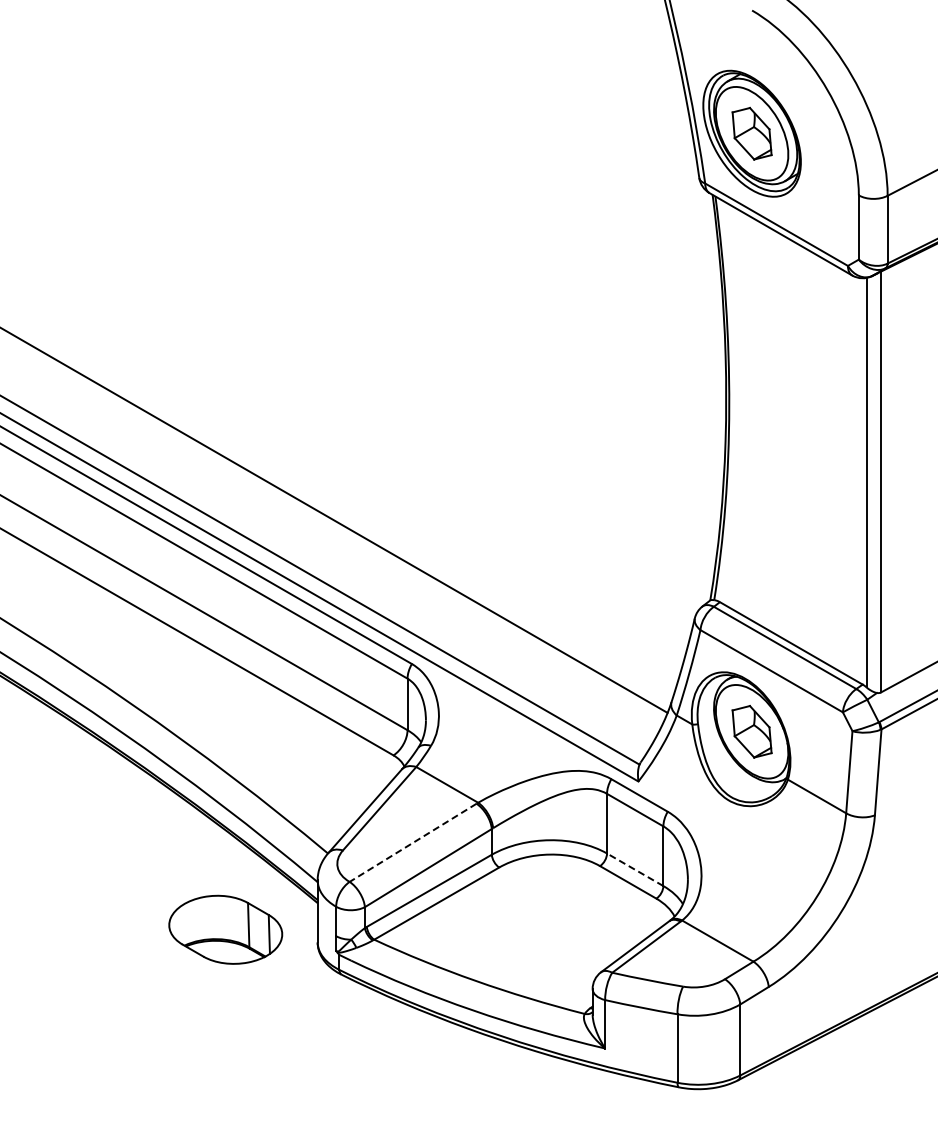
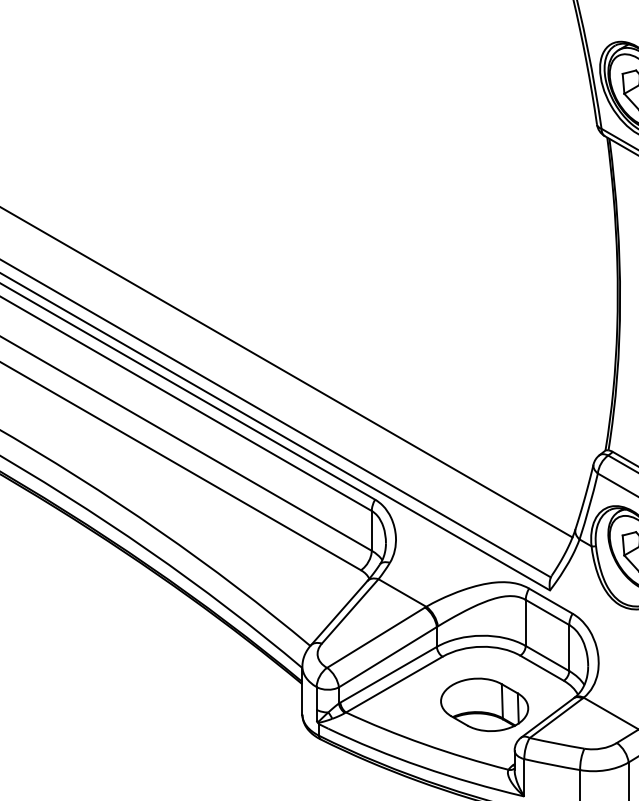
line: (413, 842) -> (376, 637), dashed -> solid
line: (635, 869) -> (547, 658), dashed -> solid
part: (225, 929) -> (484, 704), moved

